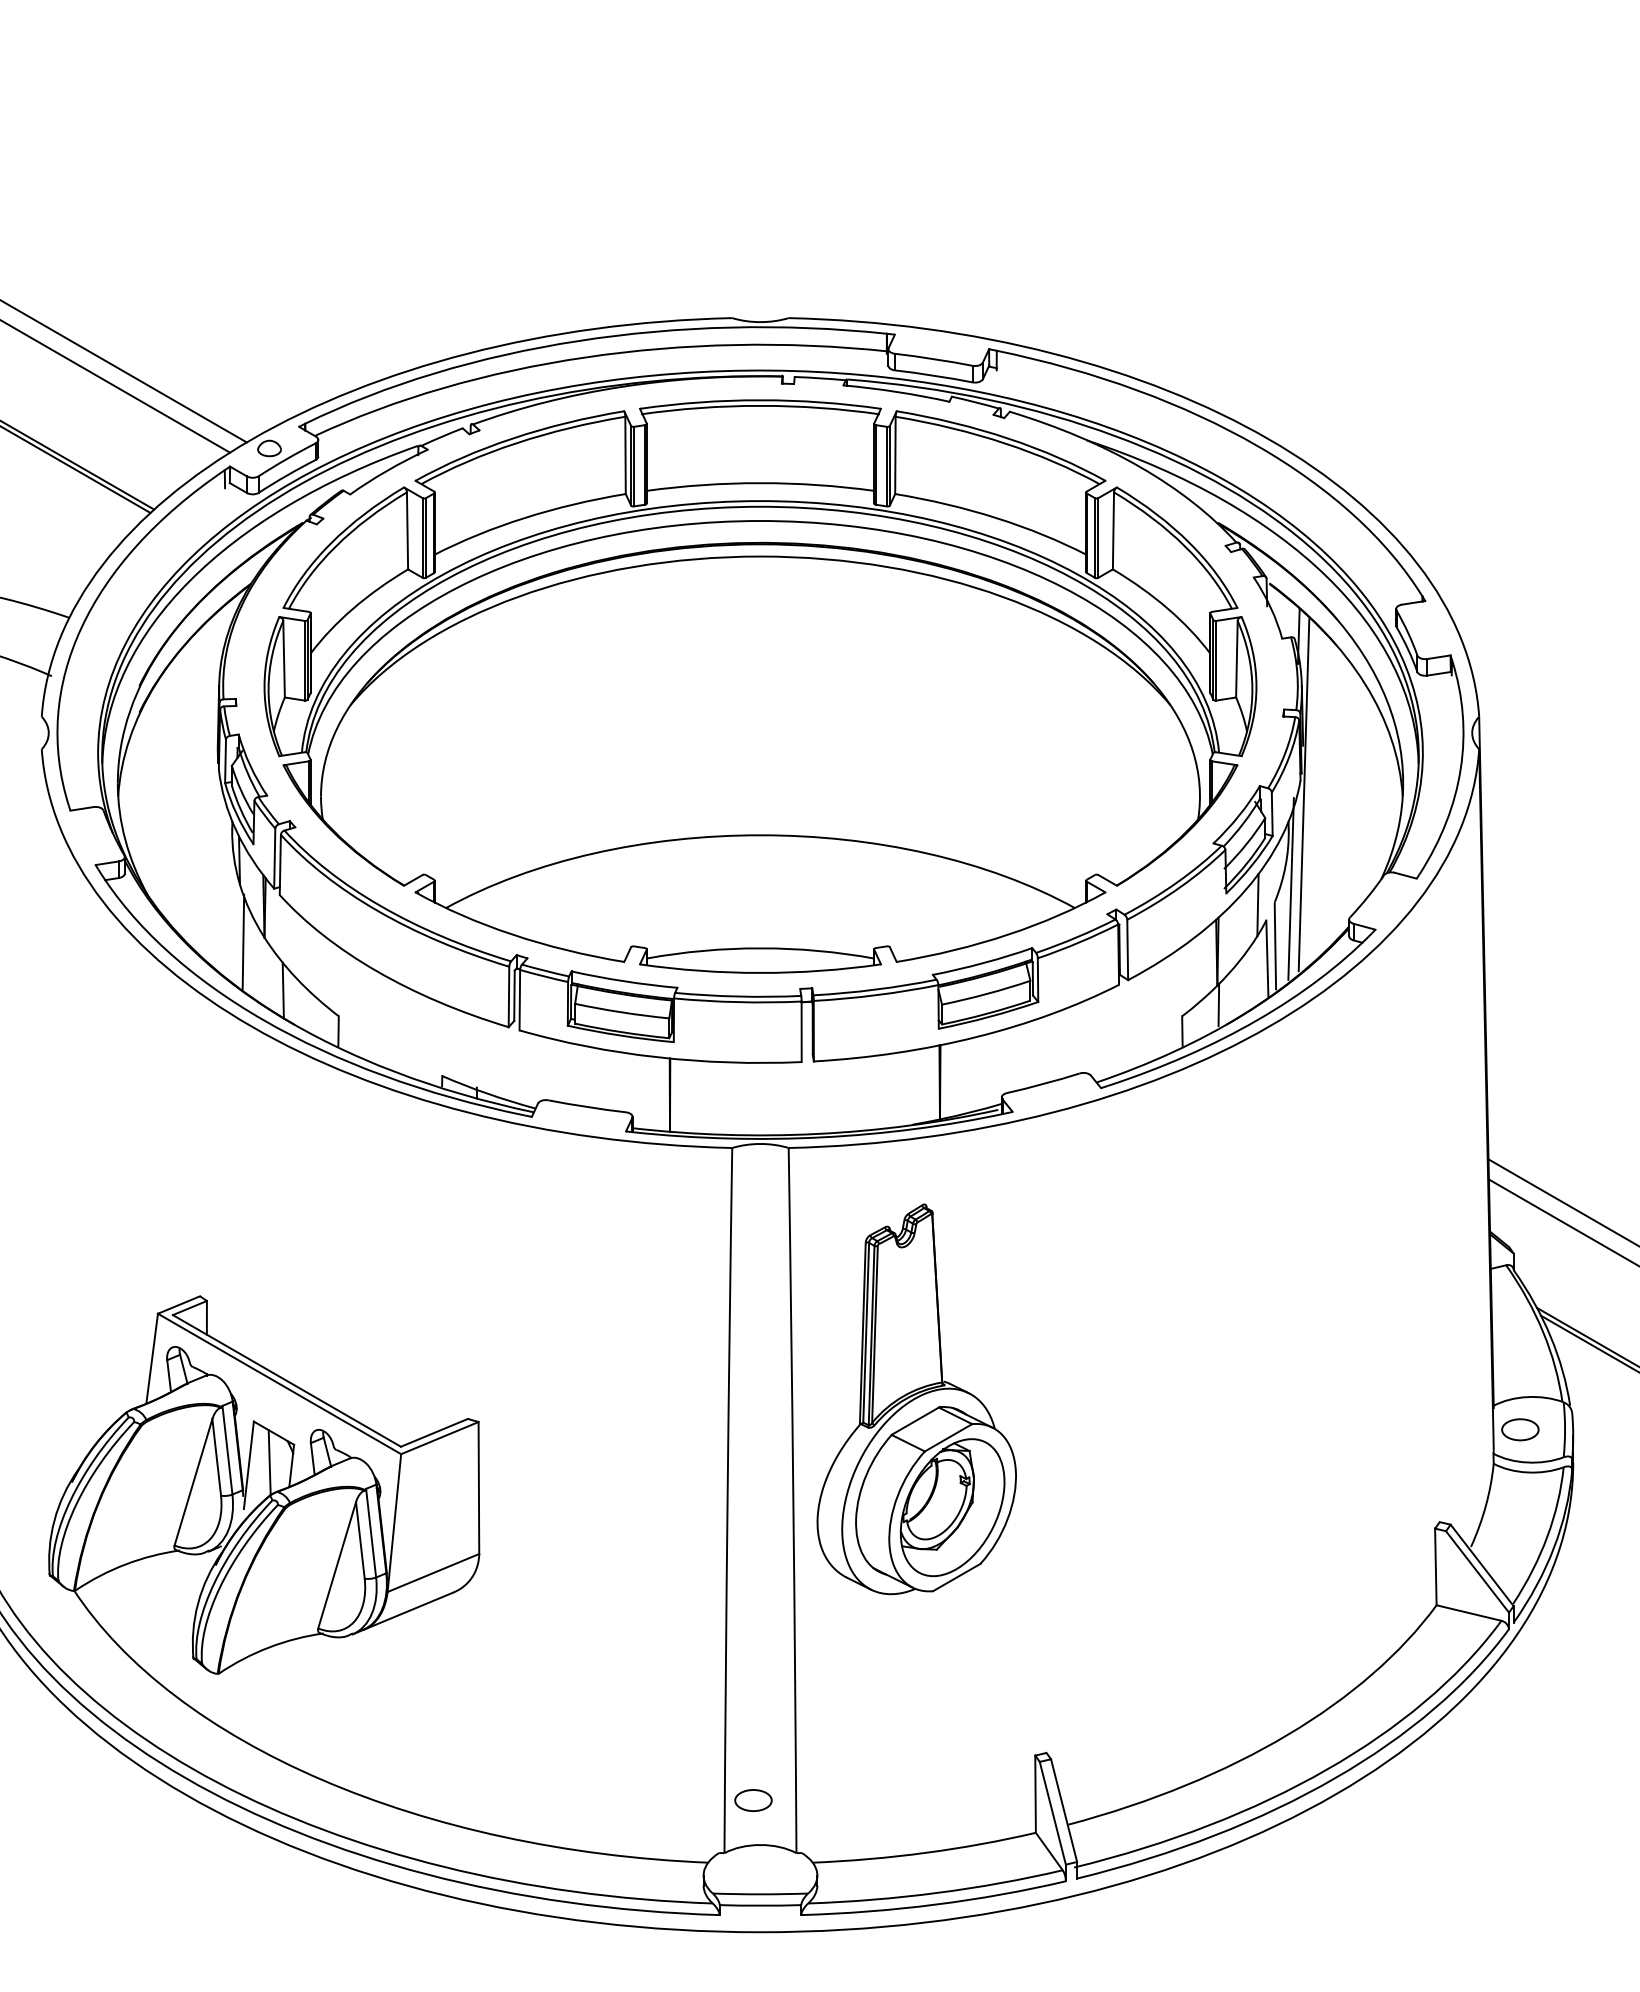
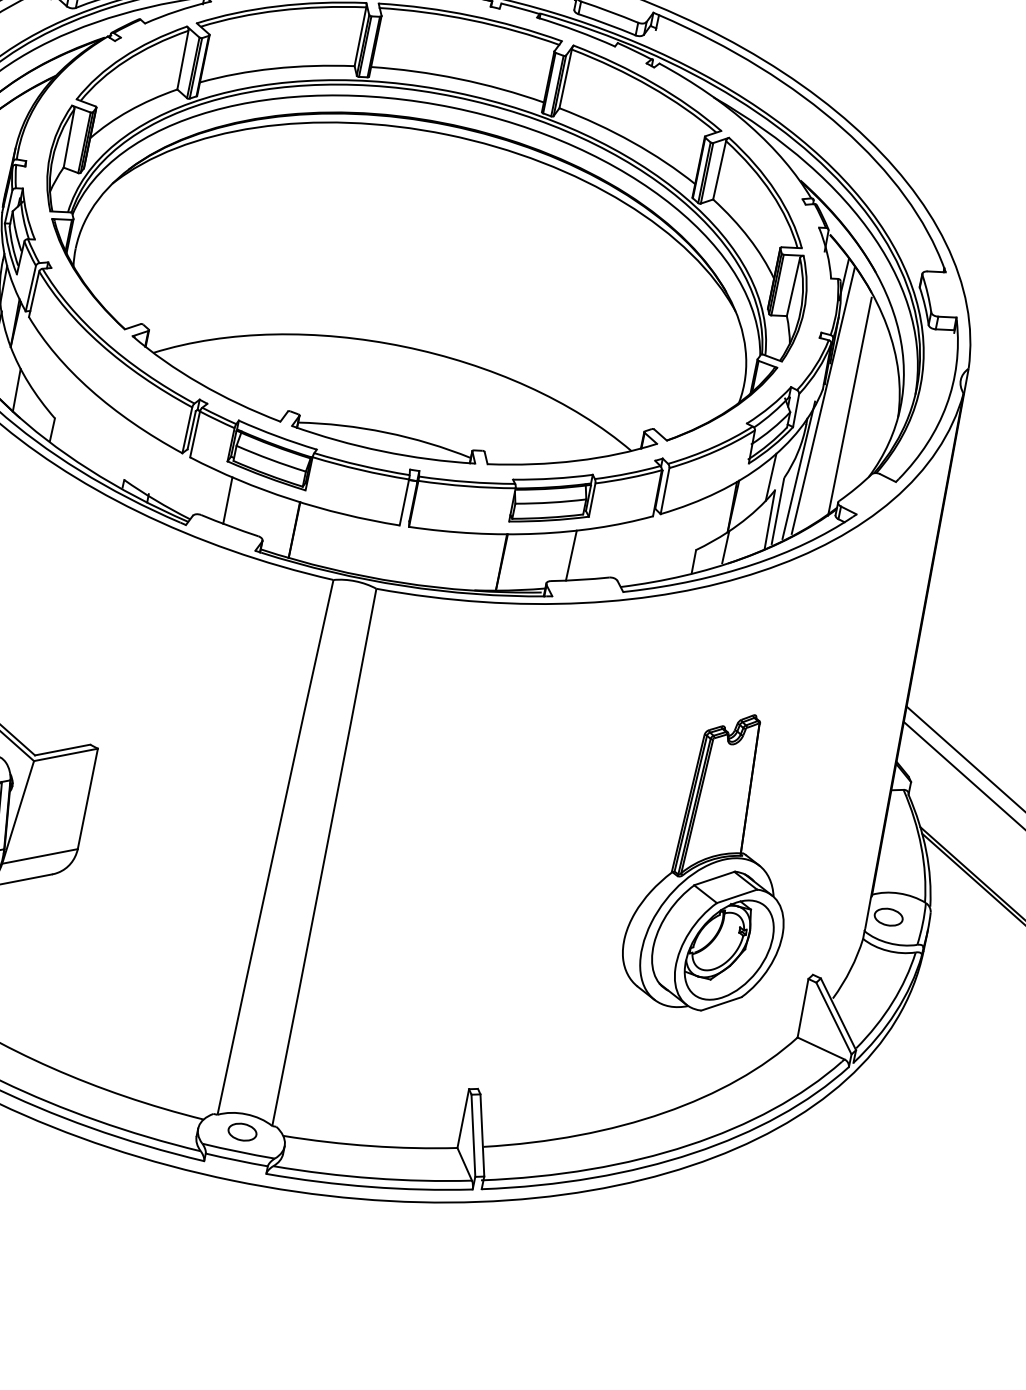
line: (1338, 795) -> (849, 406), added
line: (1025, 1055) -> (570, 555), added
line: (578, 1074) -> (228, 500), added
part: (916, 1399) -> (718, 862), moved
part: (753, 1800) -> (242, 1132), moved

